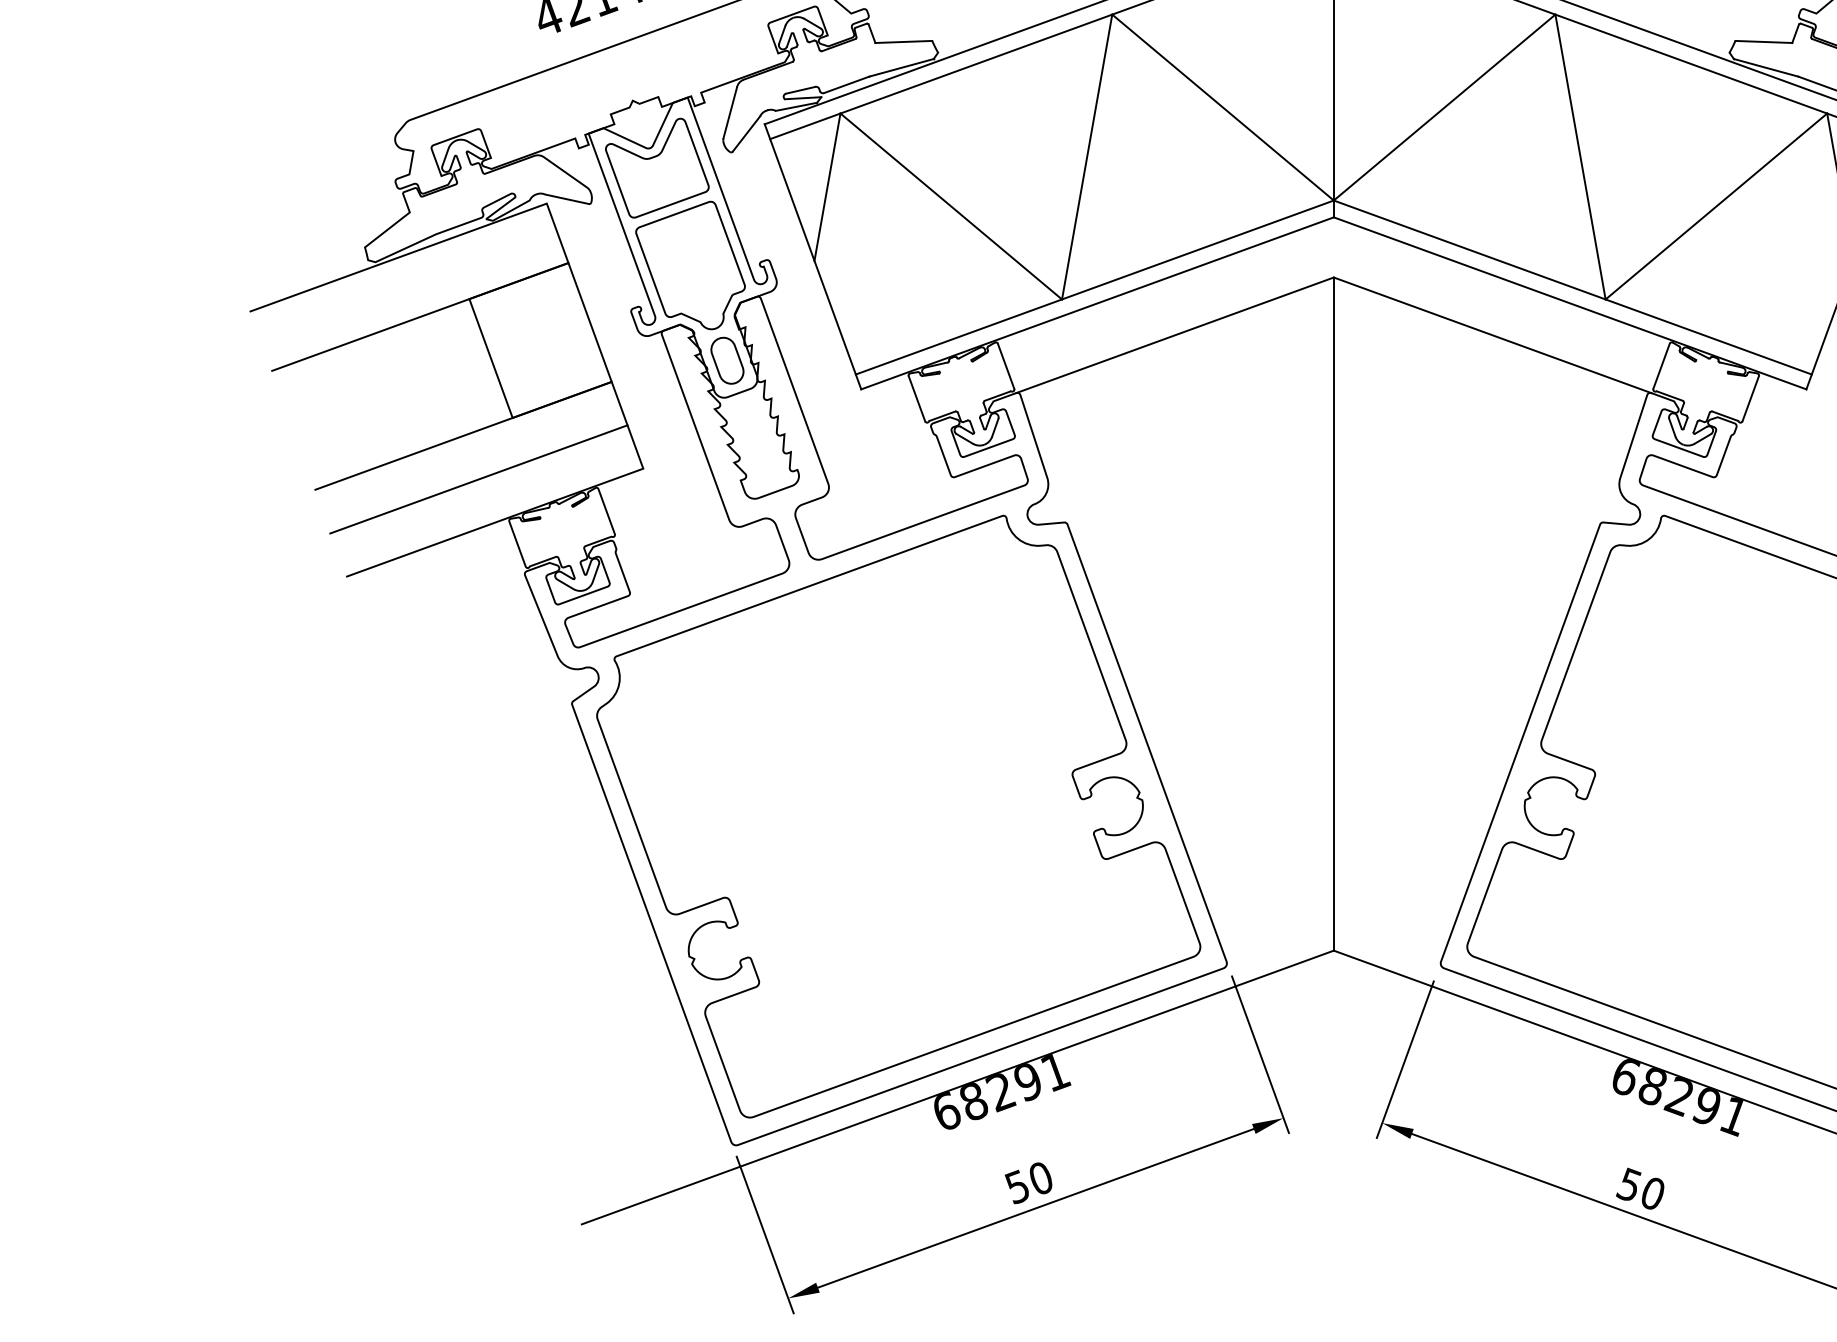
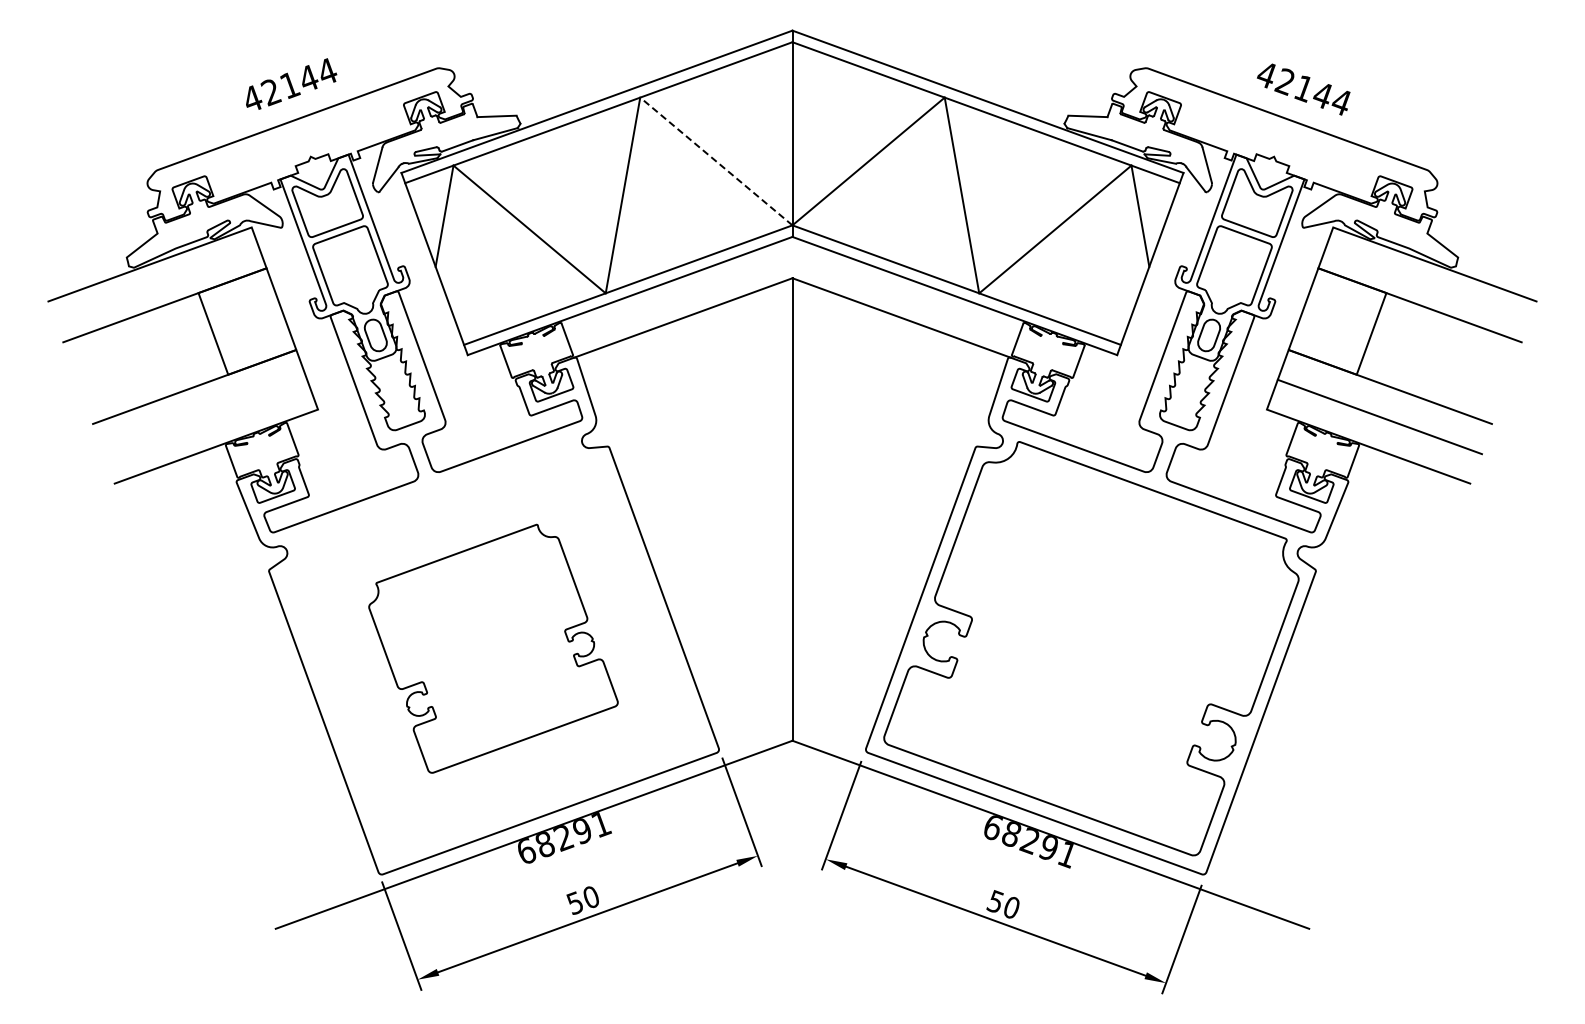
line: (1221, 107) -> (715, 161), solid -> dashed
line: (478, 478) -> (204, 416), removed
part: (898, 816) -> (493, 648), size x0.6

